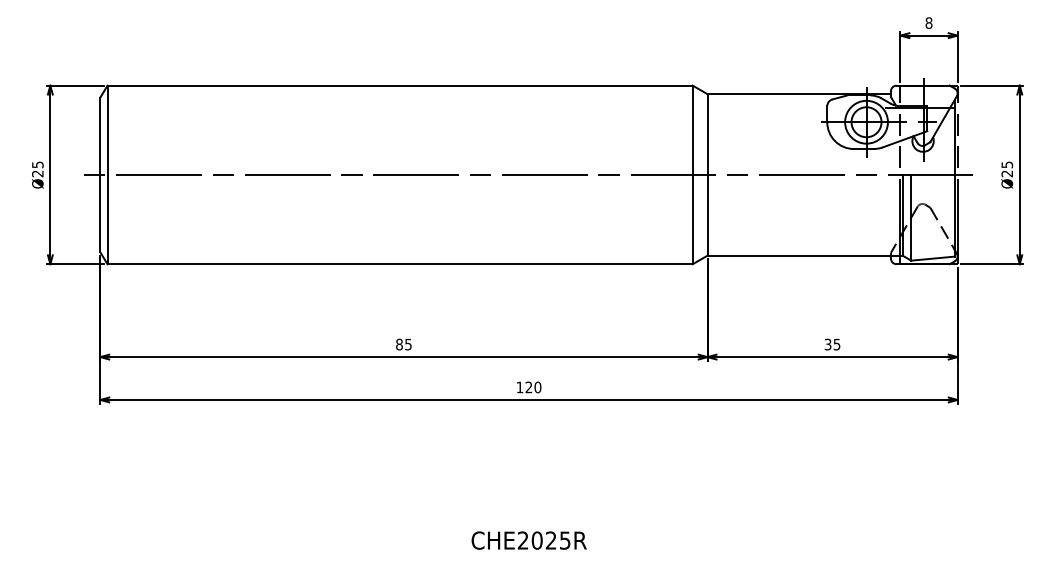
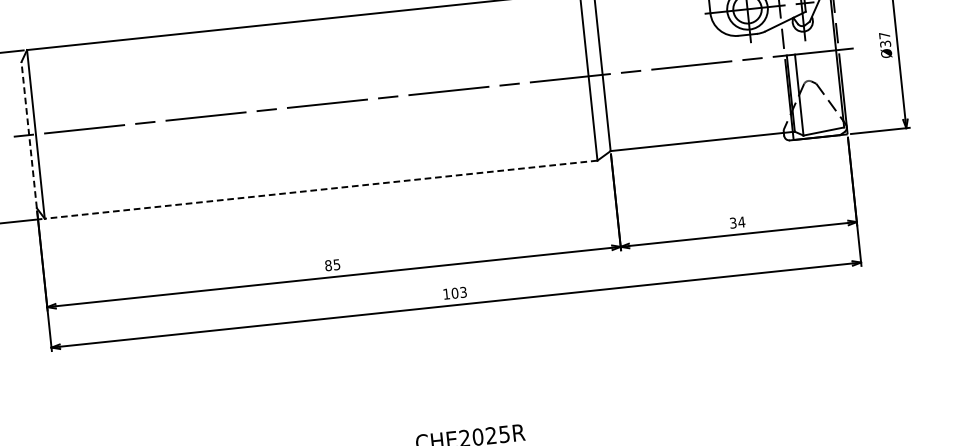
text: (1007, 169) -> (885, 39), Ø25 -> Ø37
line: (100, 174) -> (29, 134), solid -> dashed
line: (400, 264) -> (321, 189), solid -> dashed
text: (836, 344) -> (741, 222), 35 -> 34
text: (533, 387) -> (459, 292), 120 -> 103

